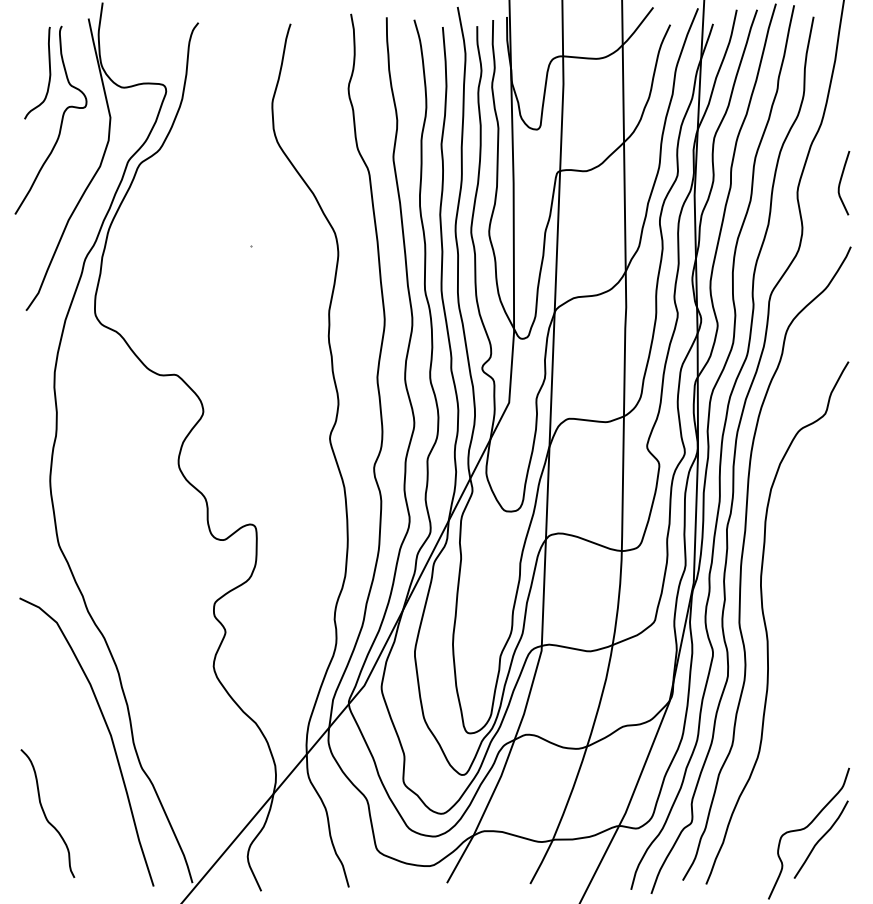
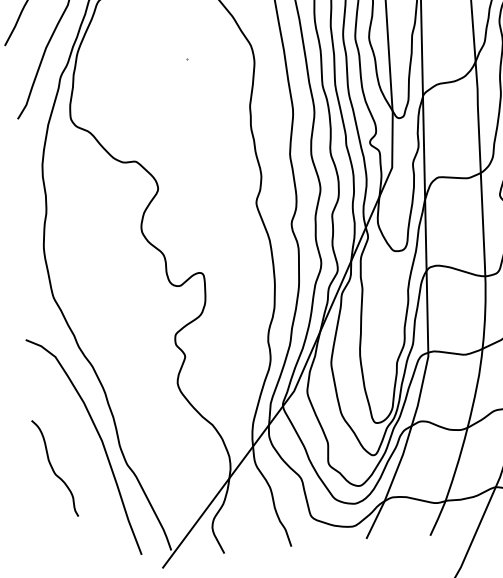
curve: (45, 813) -> (53, 468), moved

